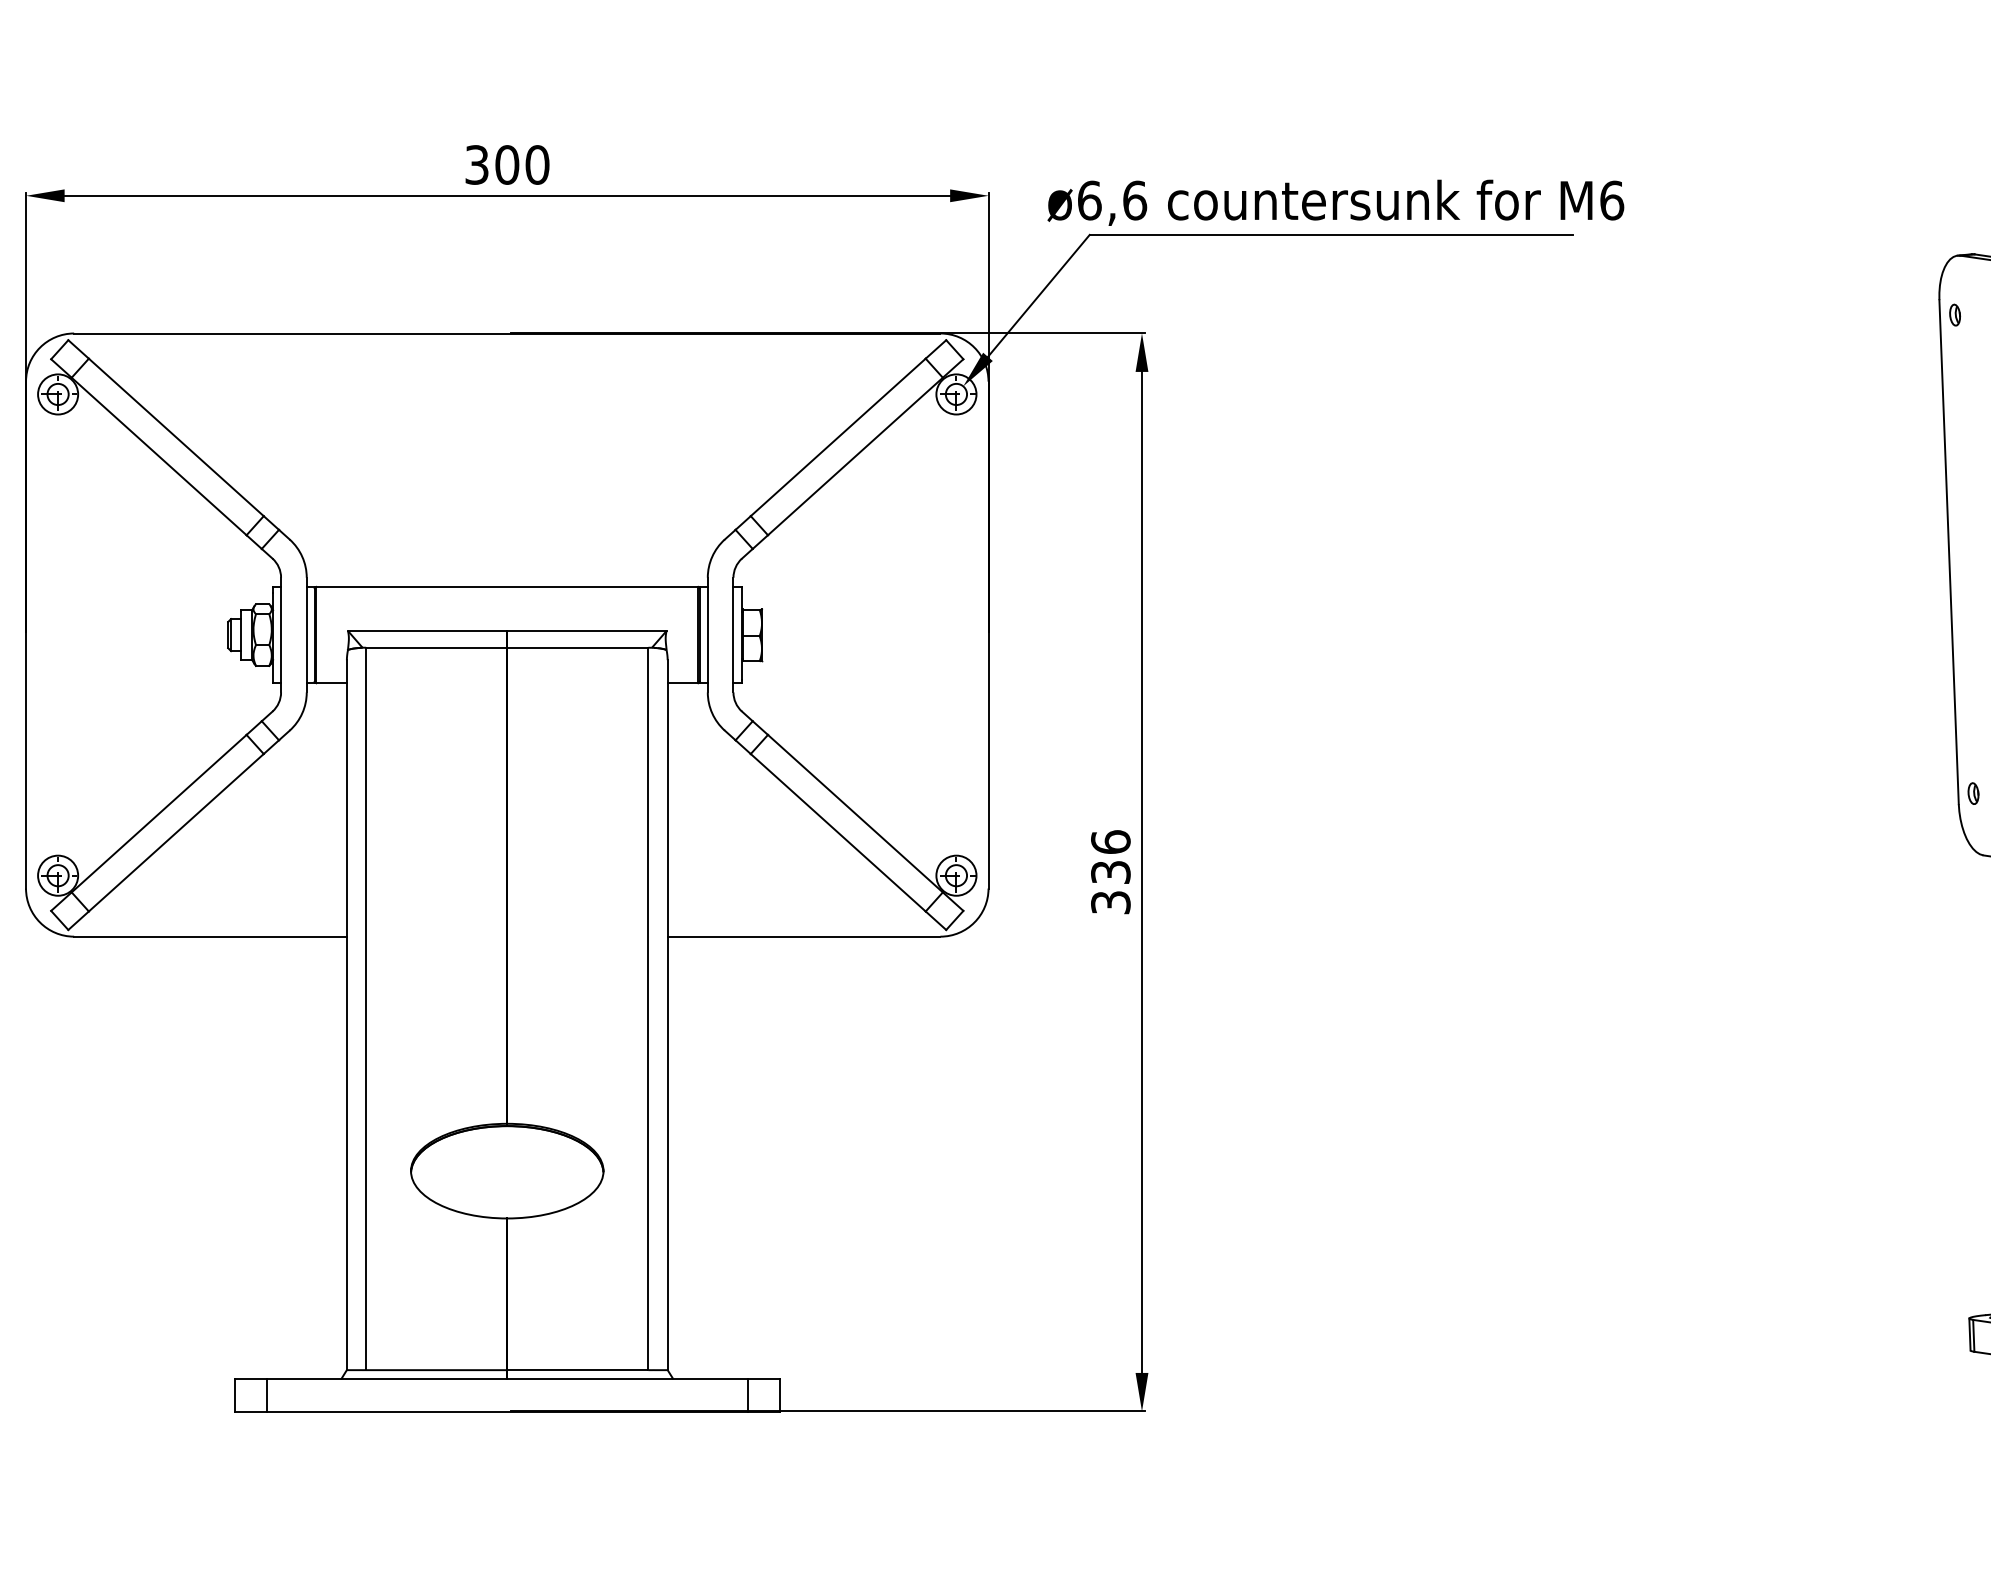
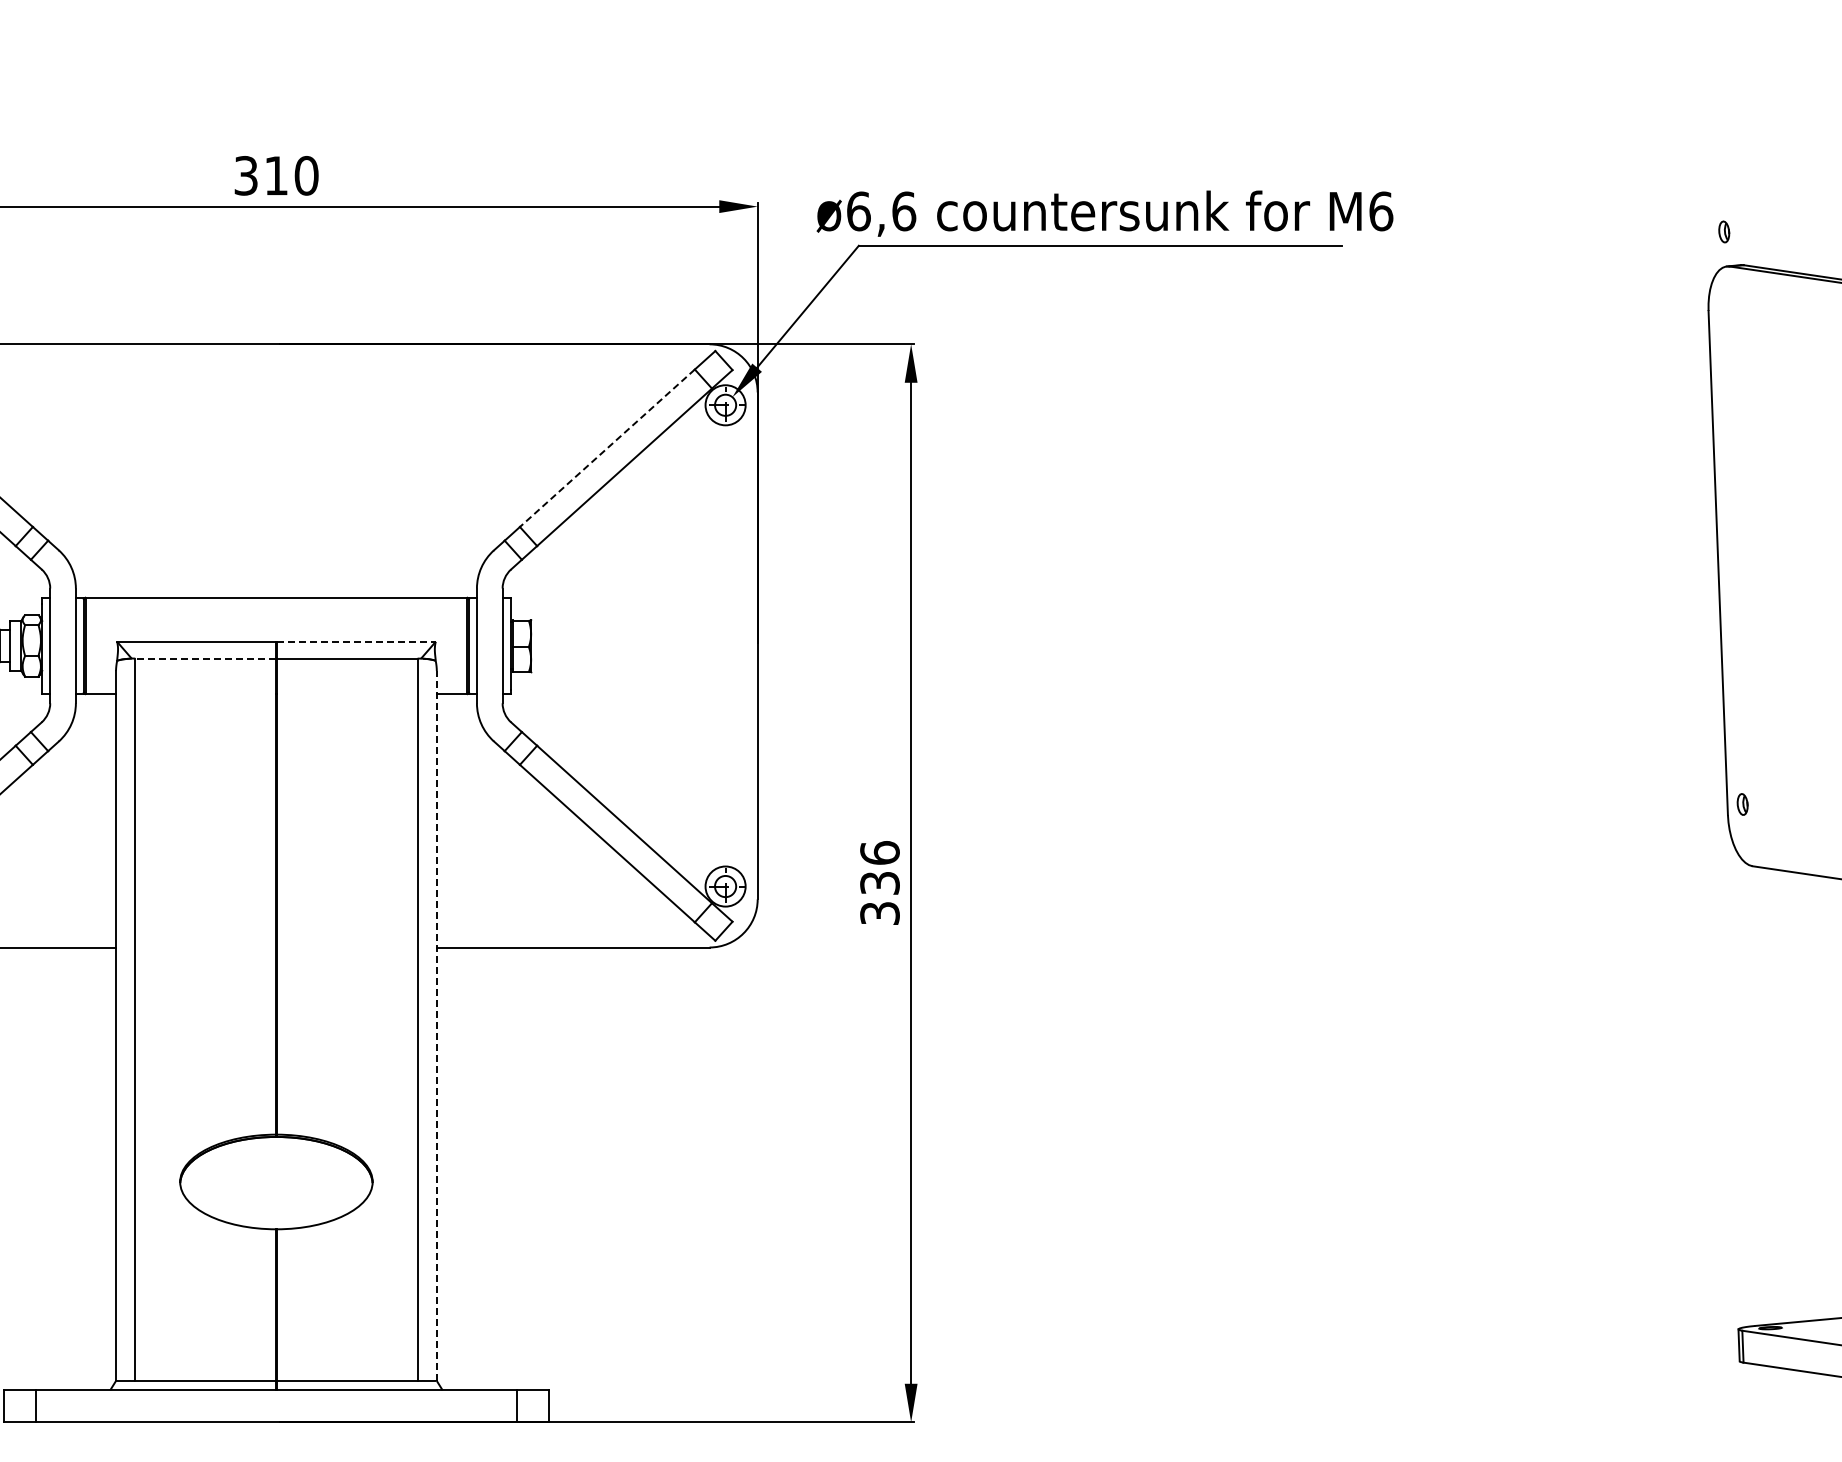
text: (507, 164) -> (276, 175), 300 -> 310
part: (1954, 314) -> (1723, 231), moved
line: (838, 437) -> (607, 448), solid -> dashed
line: (587, 630) -> (356, 641), solid -> dashed
line: (436, 647) -> (205, 658), solid -> dashed
line: (667, 1015) -> (436, 1026), solid -> dashed

